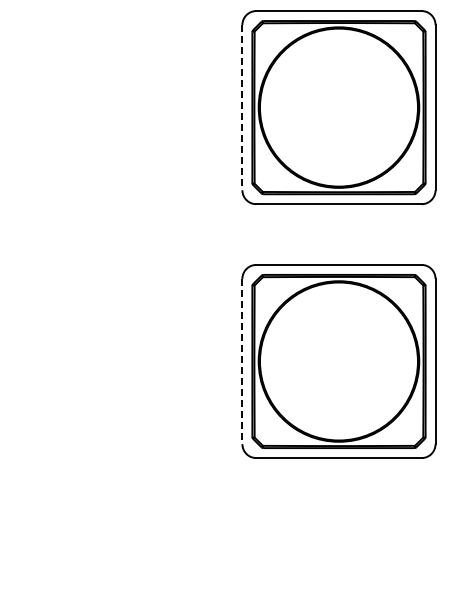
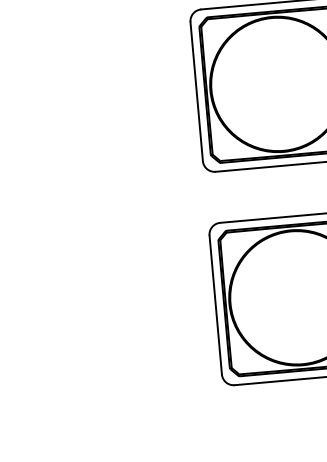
line: (242, 107) -> (196, 91), dashed -> solid
line: (242, 361) -> (215, 305), dashed -> solid

